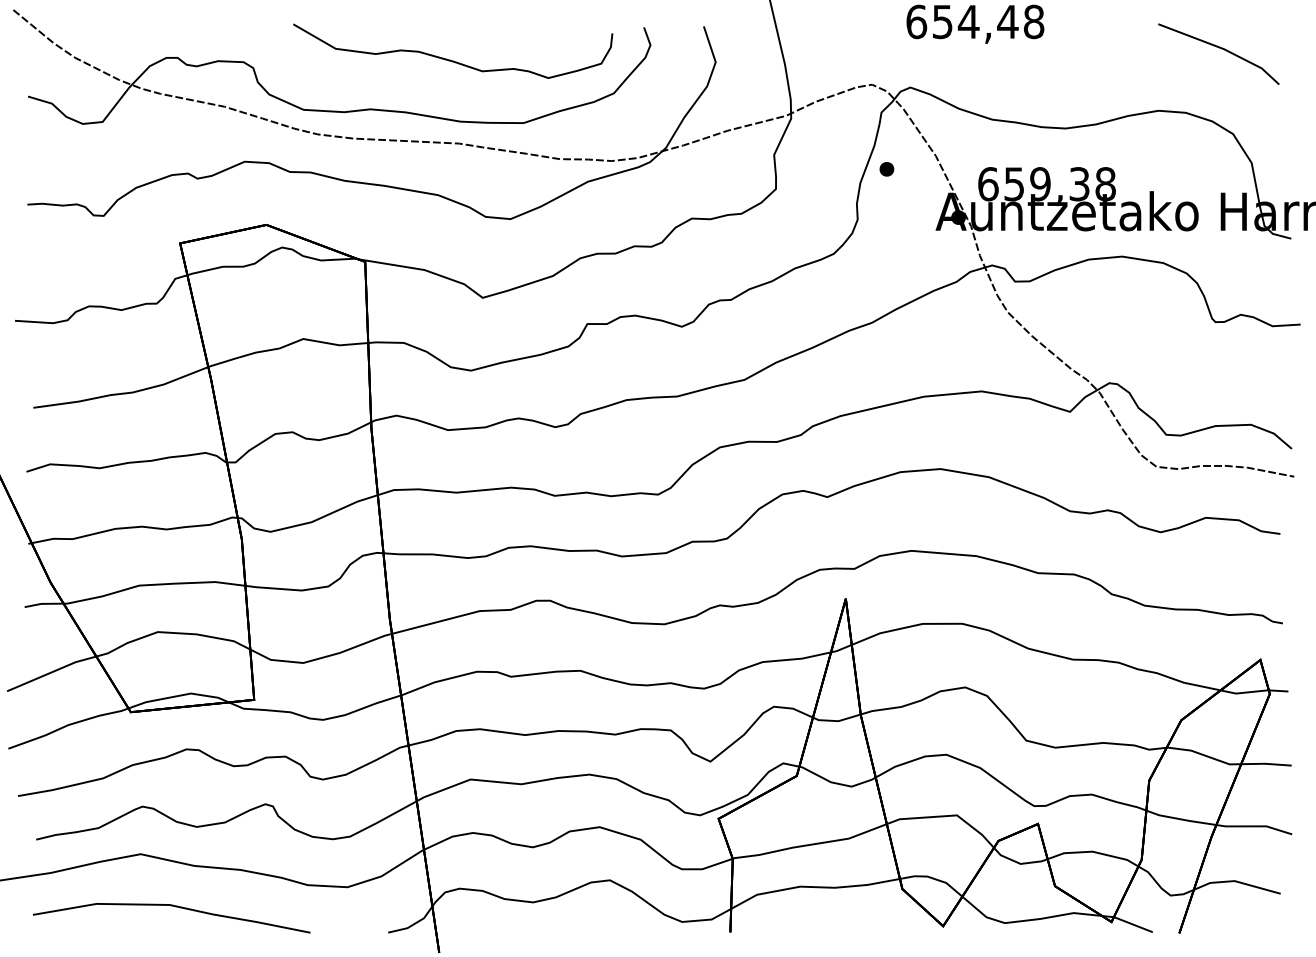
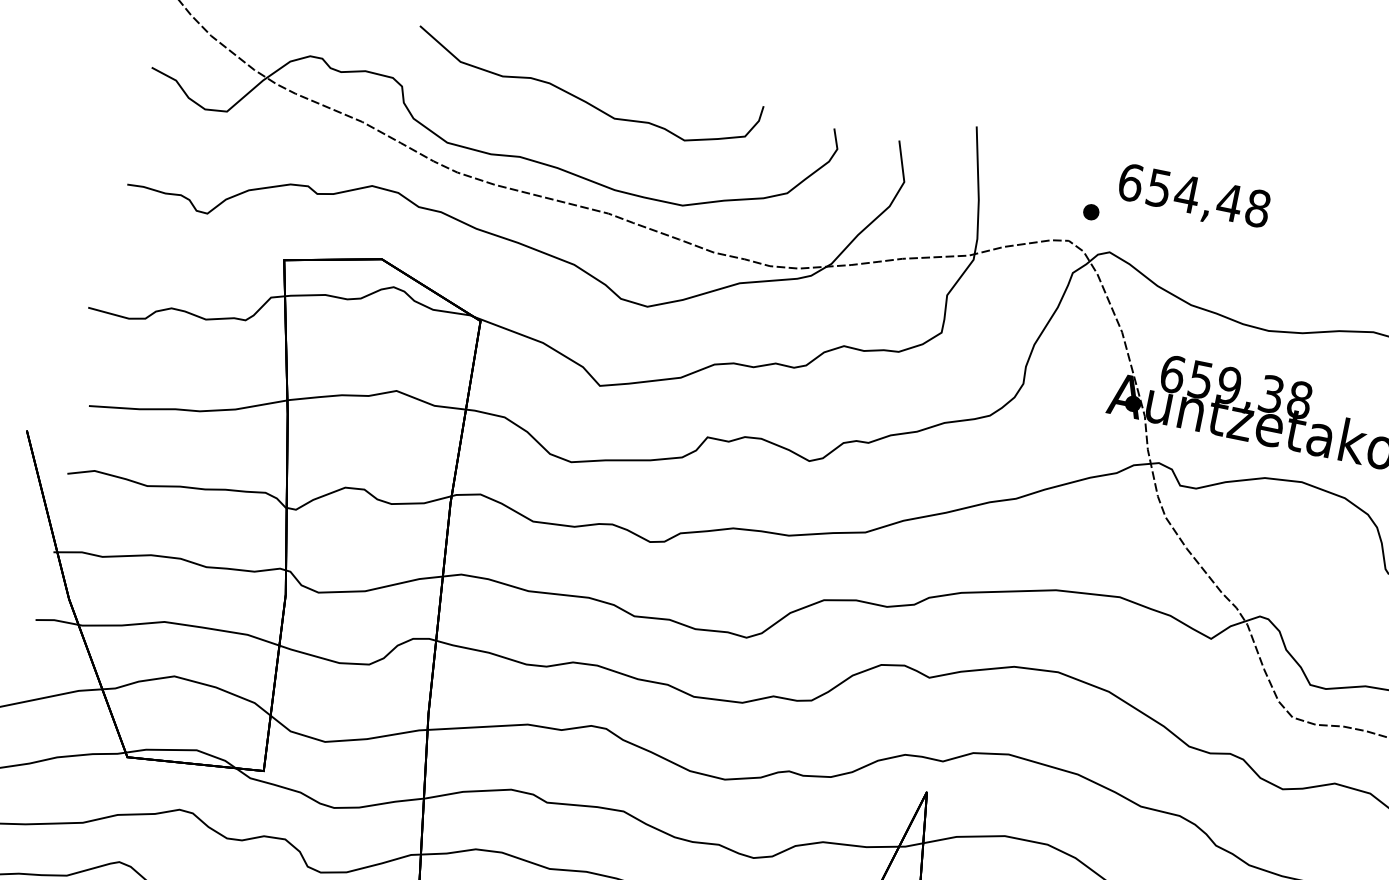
curve: (450, 59) -> (582, 98), moved
part: (886, 169) -> (1090, 212), moved

